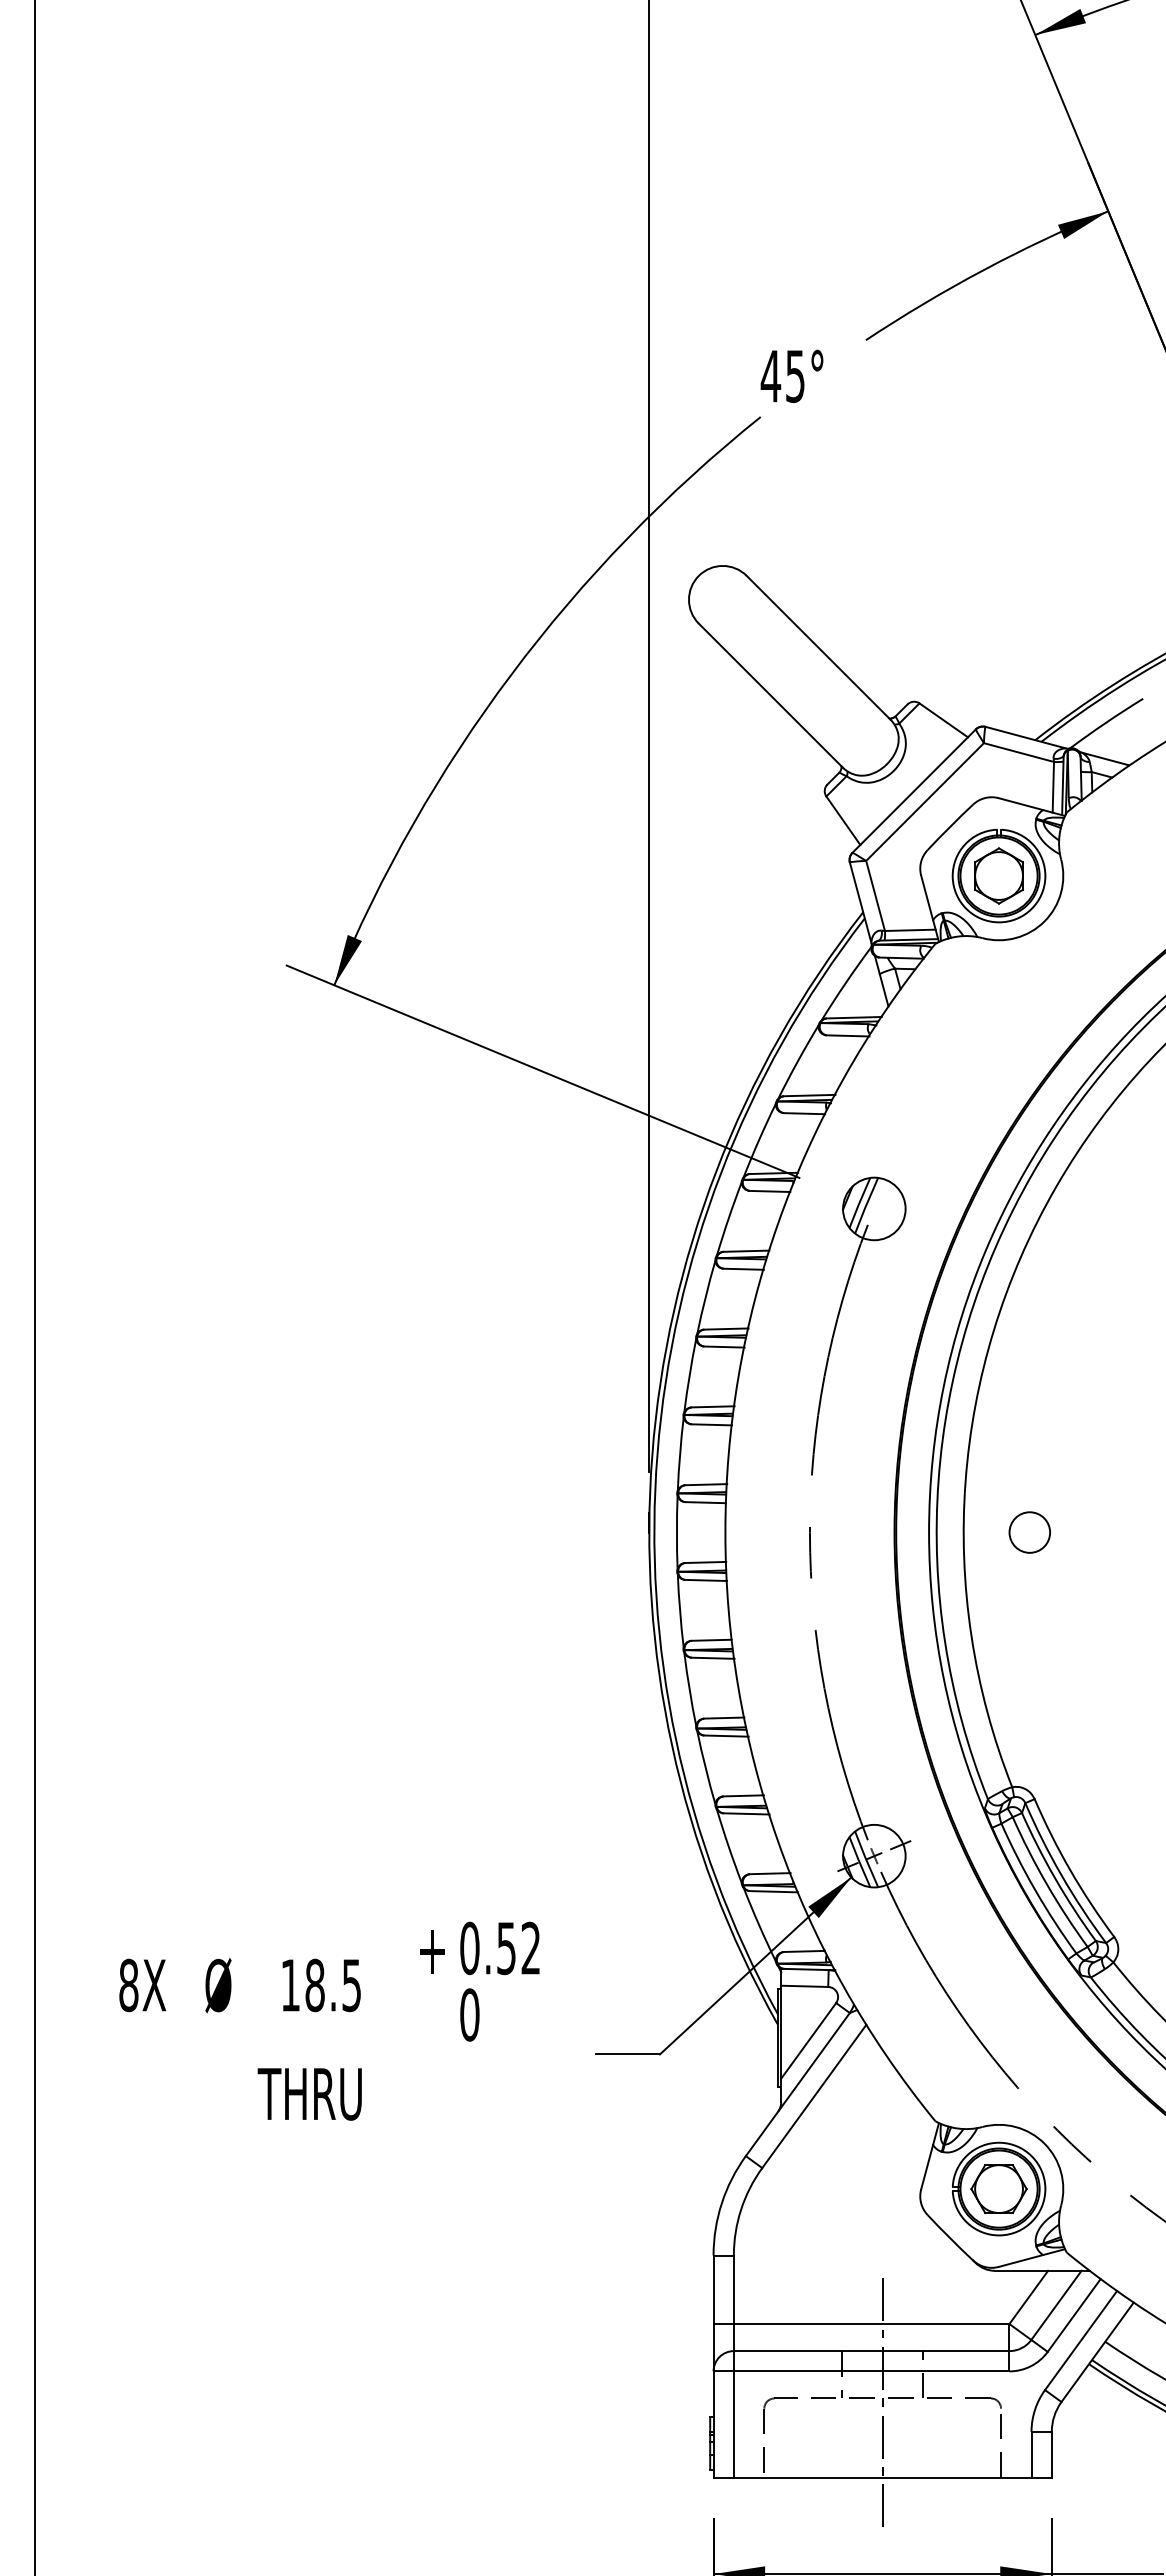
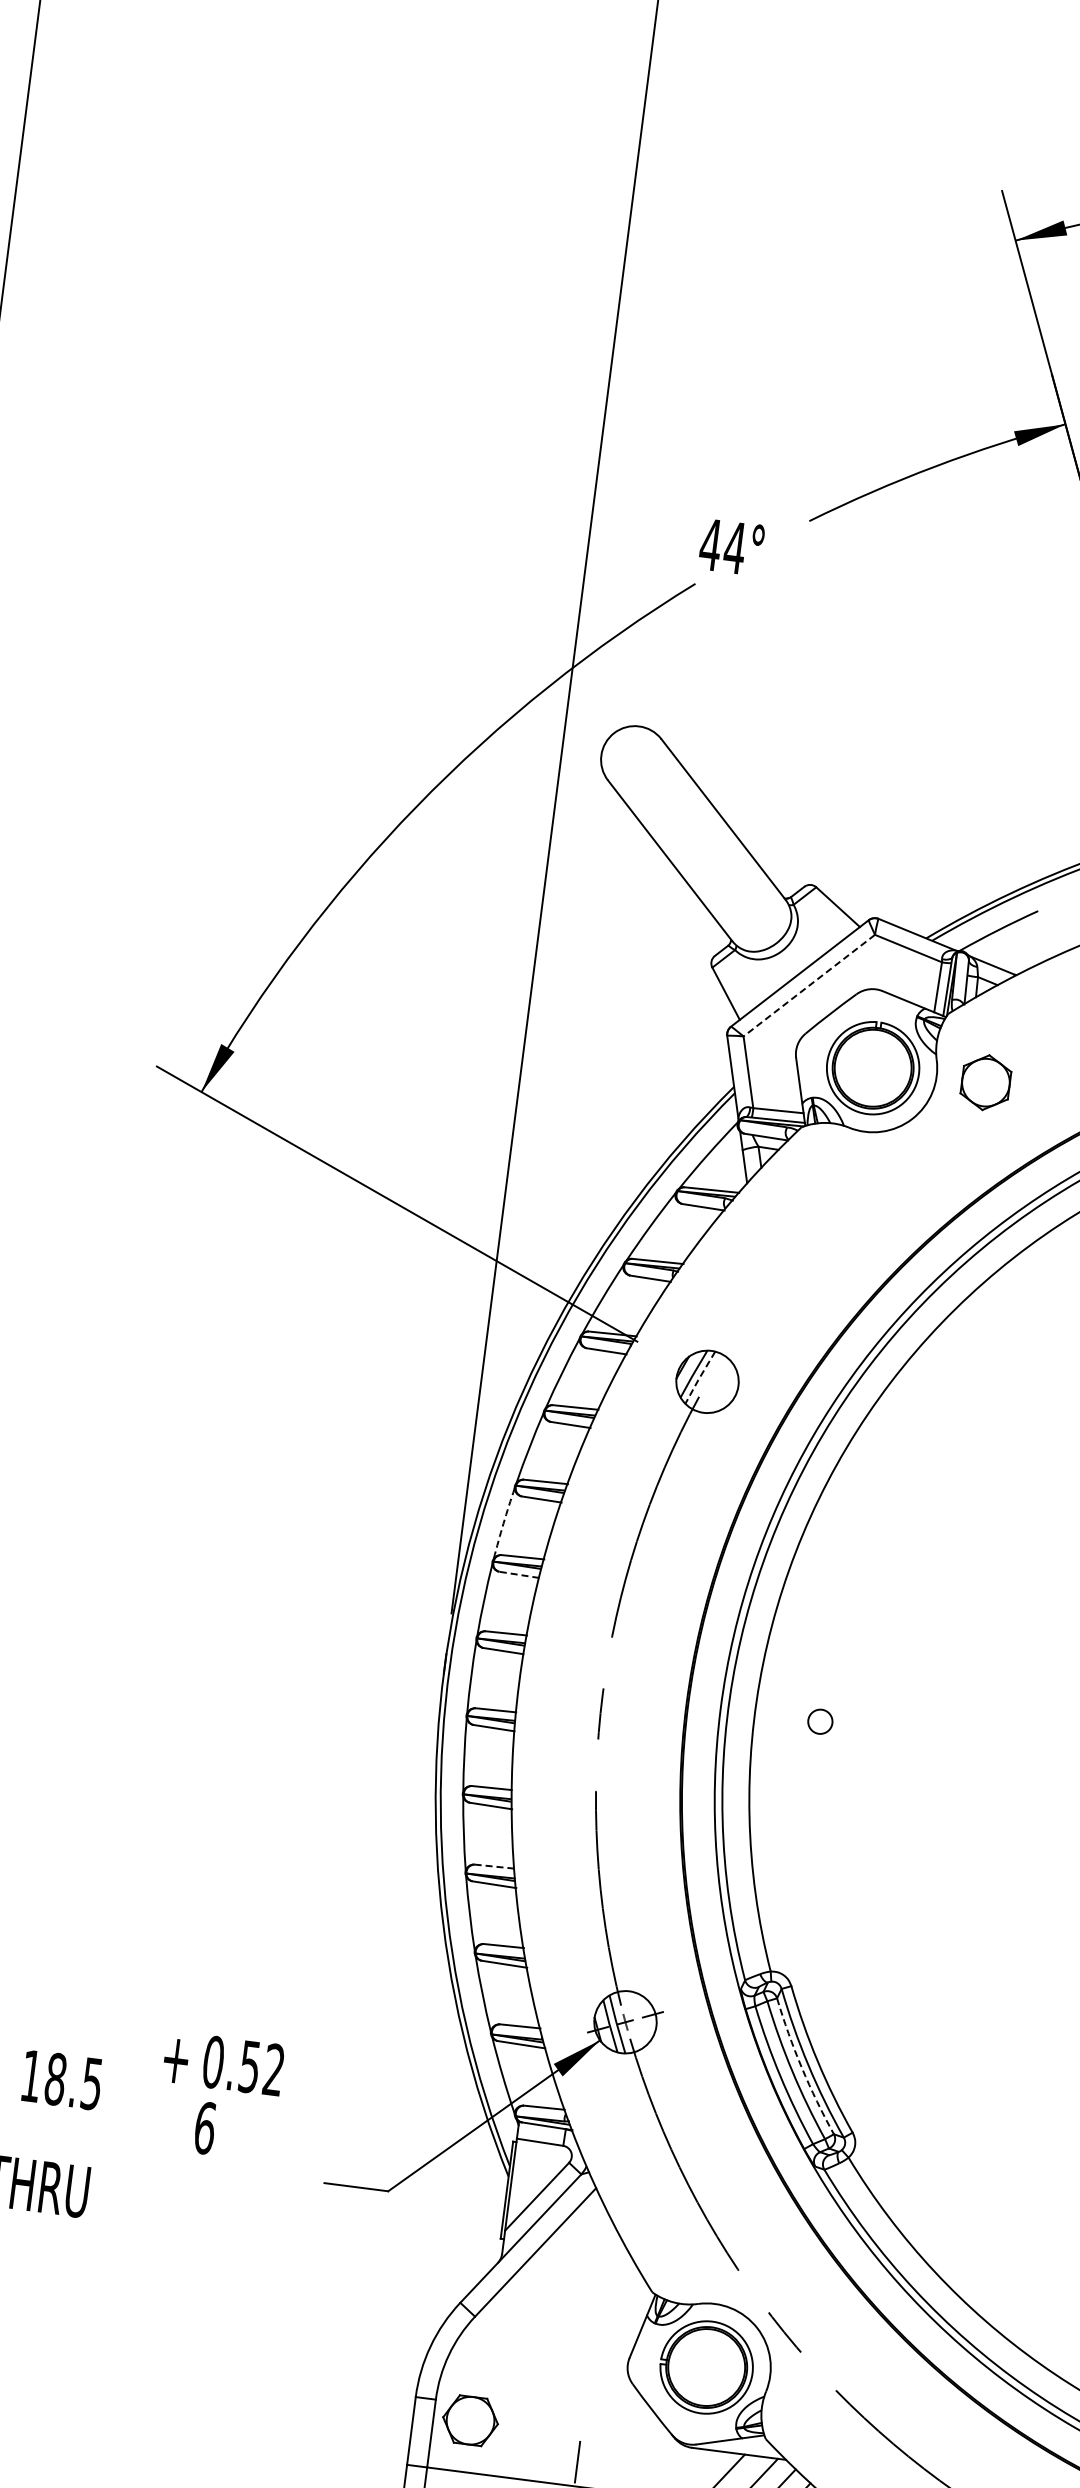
text: (795, 376) -> (735, 548), 45° -> 44°
line: (924, 802) -> (808, 986), solid -> dashed
part: (998, 875) -> (985, 1082), moved
line: (865, 1206) -> (699, 1378), solid -> dashed
arc: (689, 1375) -> (503, 1523), solid -> dashed
line: (711, 1424) -> (519, 1574), solid -> dashed
circle: (1029, 1532) -> (820, 1721), size x0.6
line: (724, 1718) -> (494, 1867), solid -> dashed
arc: (1055, 1879) -> (801, 2068), solid -> dashed
text: (469, 2014) -> (204, 2127), 0 -> 6
part: (998, 2188) -> (470, 2420), moved

